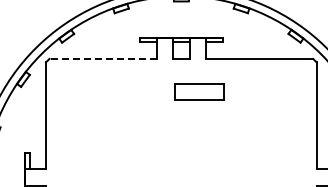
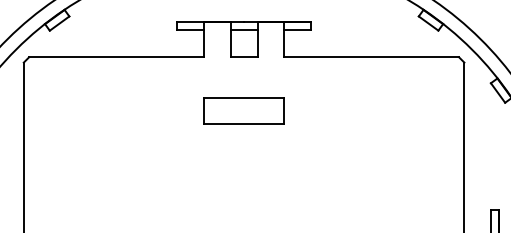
line: (103, 58) -> (117, 56), dashed -> solid
part: (199, 91) -> (244, 110), moved

